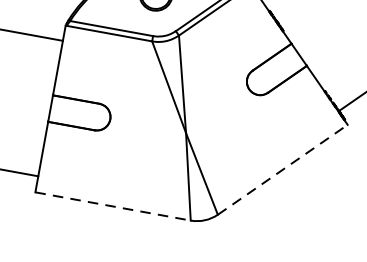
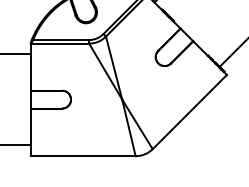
line: (283, 169) -> (190, 111), dashed -> solid
line: (113, 206) -> (83, 156), dashed -> solid

